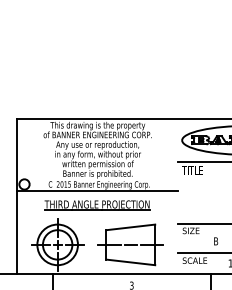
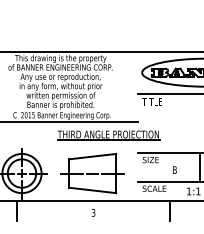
part: (97, 205) -> (108, 135), moved

